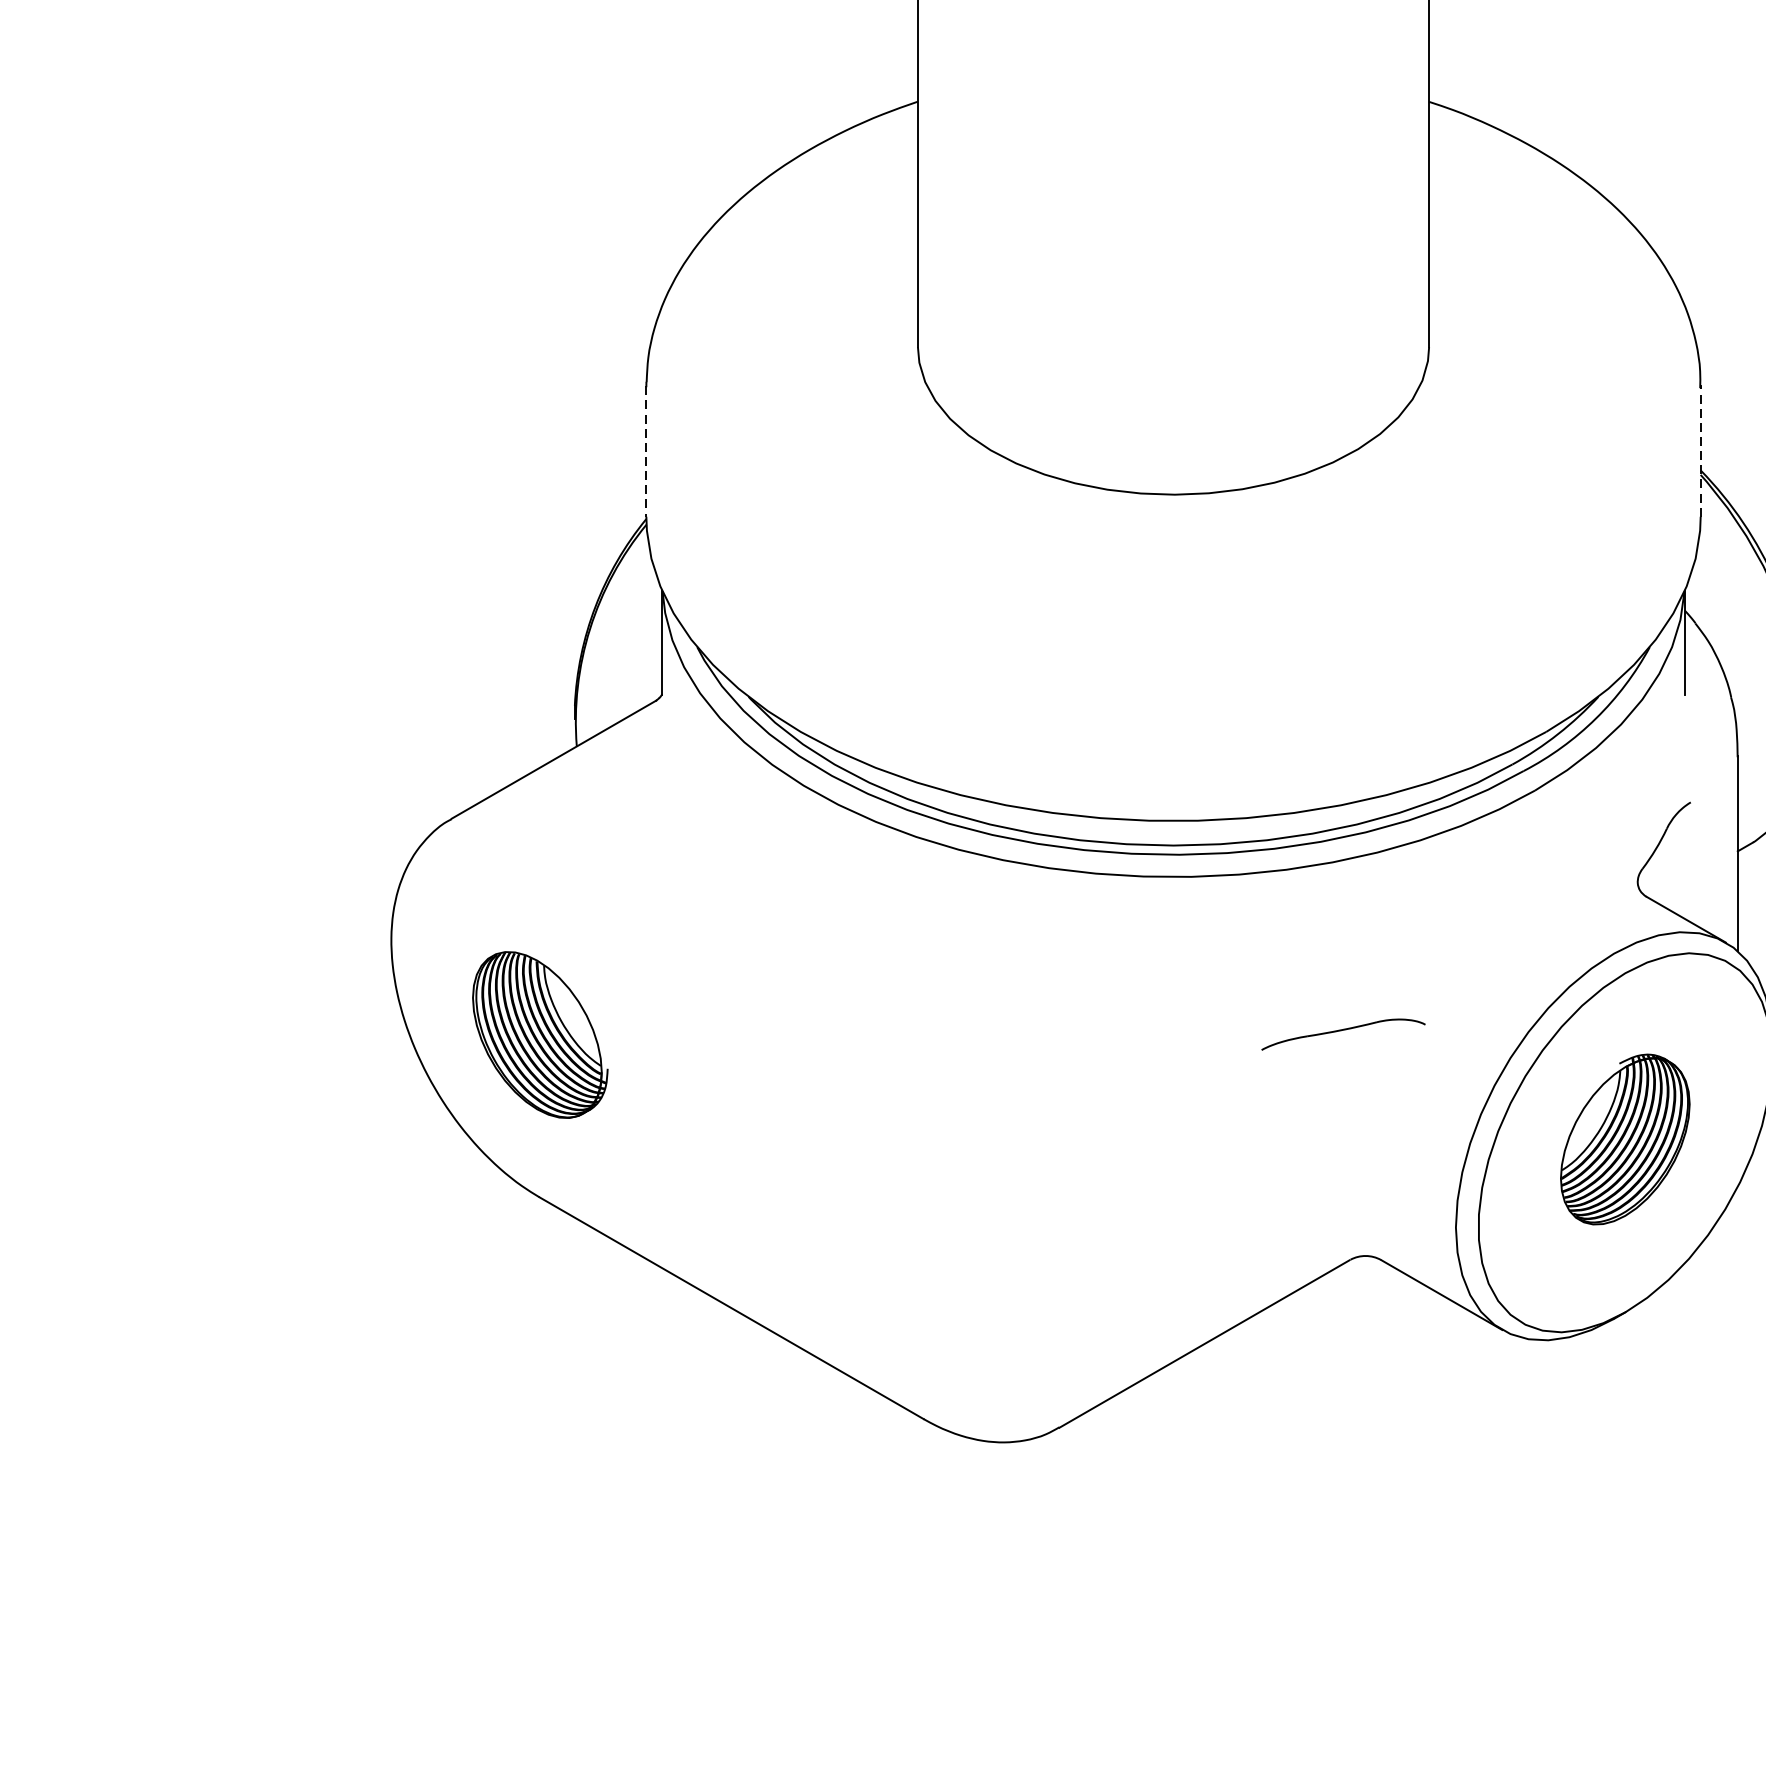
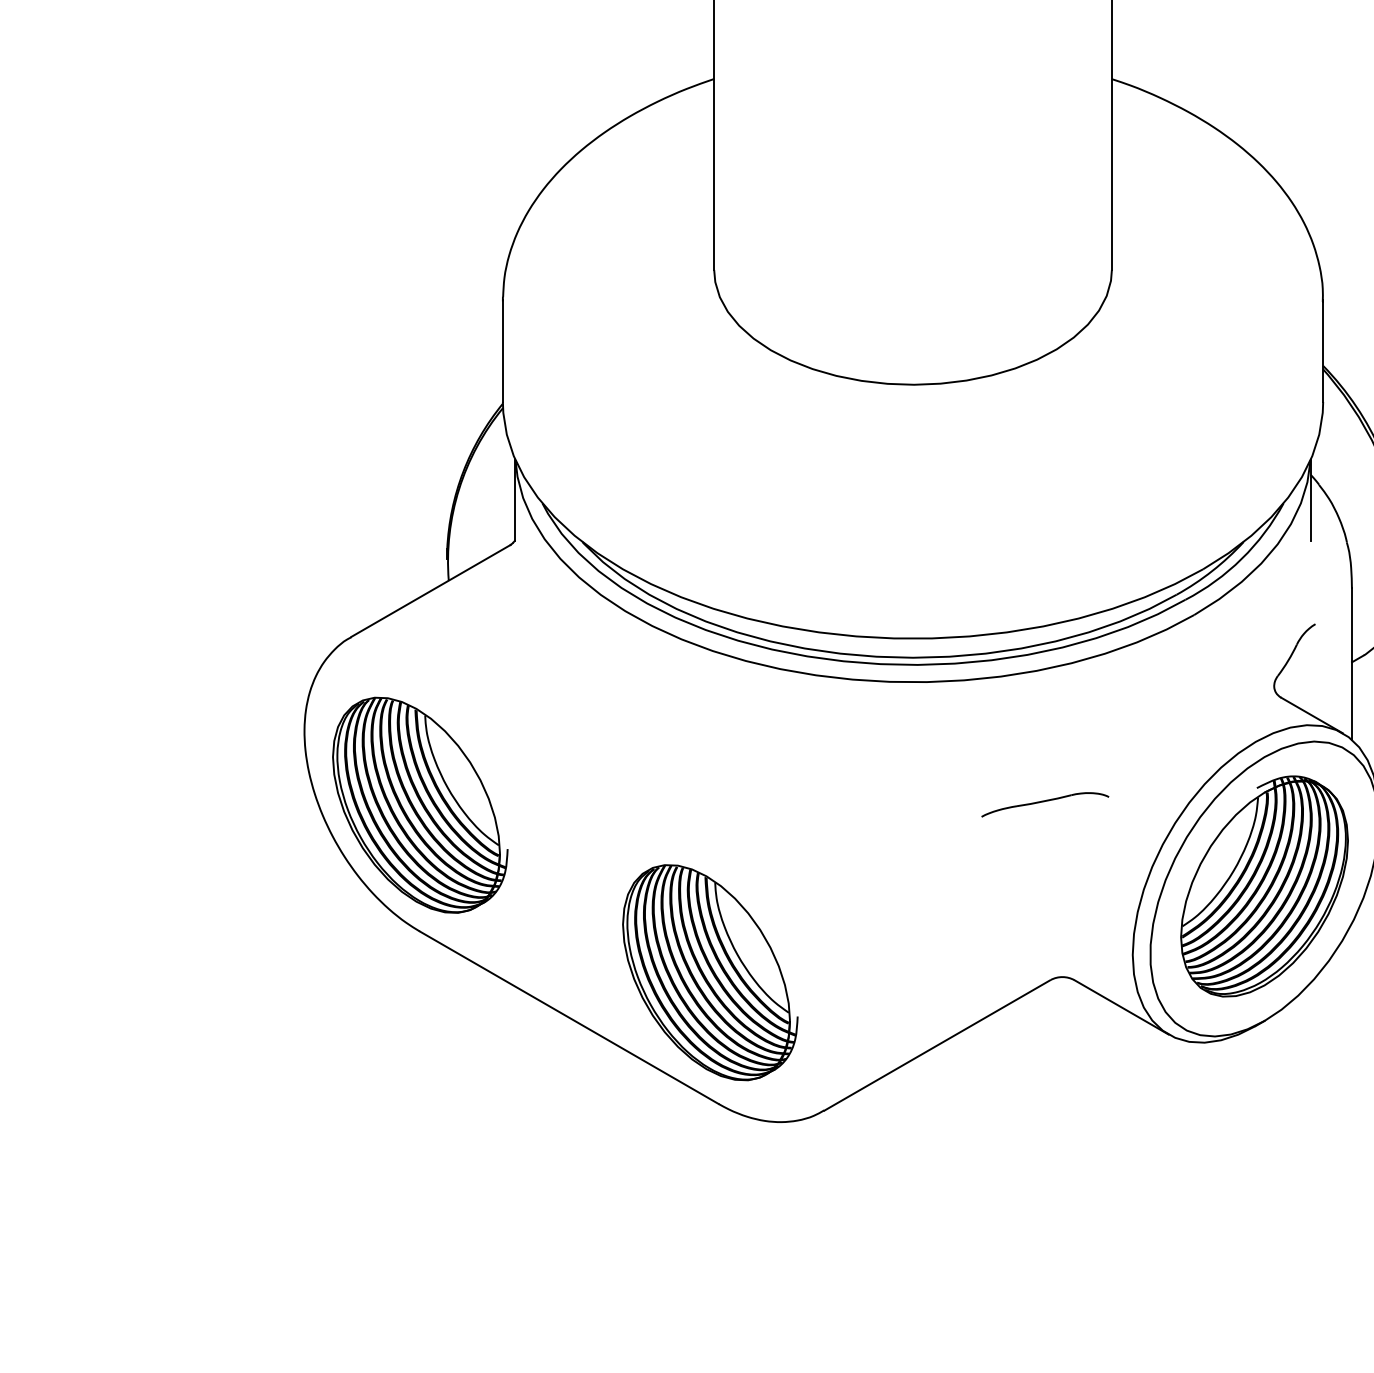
line: (645, 451) -> (502, 351), dashed -> solid
line: (1701, 451) -> (1323, 351), dashed -> solid
part: (540, 1034) -> (420, 804), size x1.67
part: (1625, 1139) -> (1264, 886), size x1.67
part: (913, 1250) -> (710, 972), added

